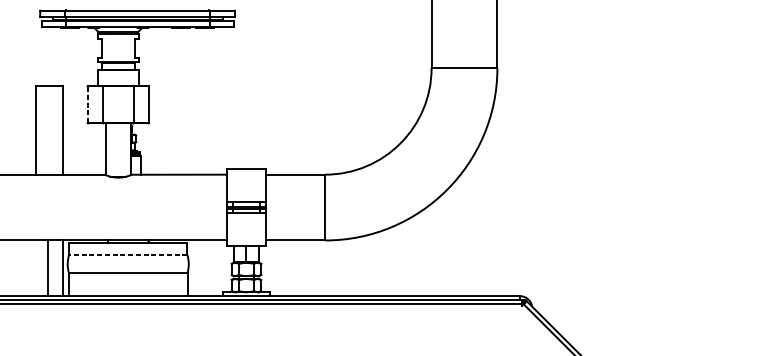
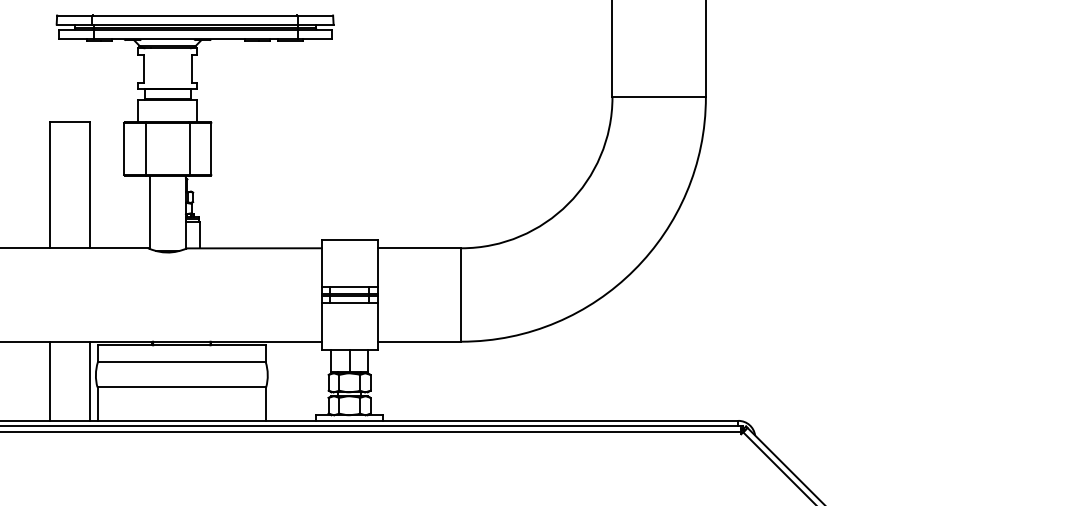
line: (87, 104) -> (124, 148), dashed -> solid
line: (128, 255) -> (181, 362), dashed -> solid
line: (47, 267) -> (50, 380), moved

